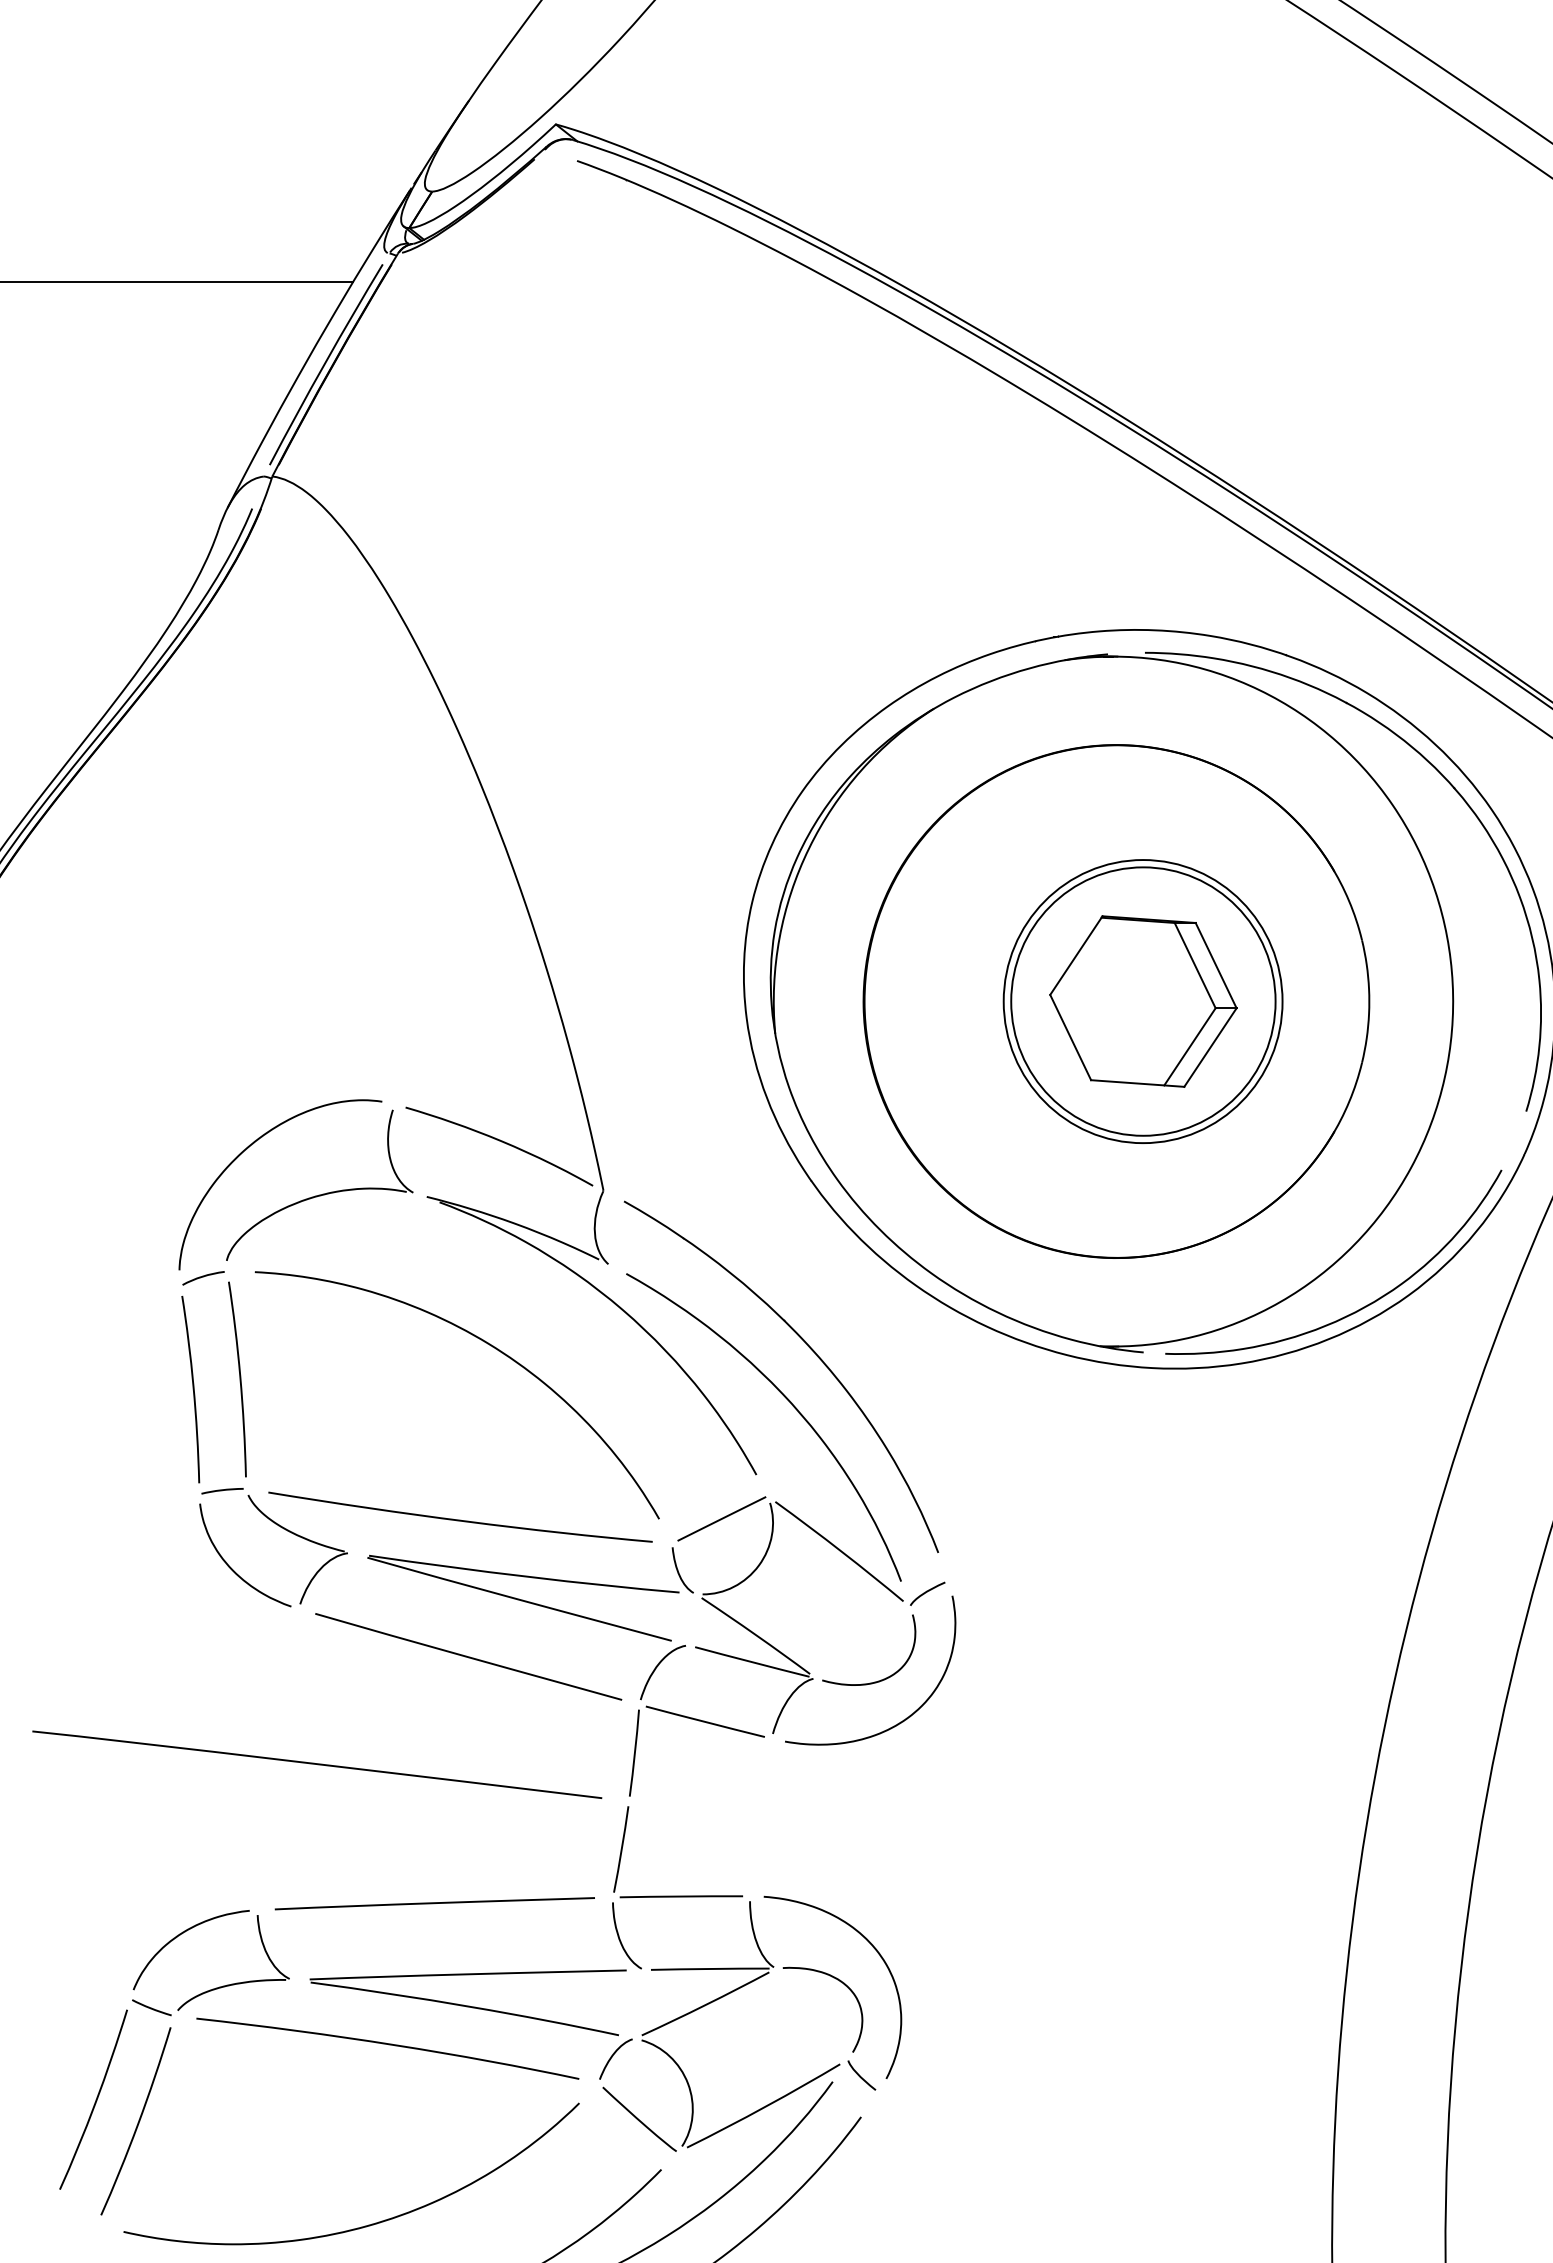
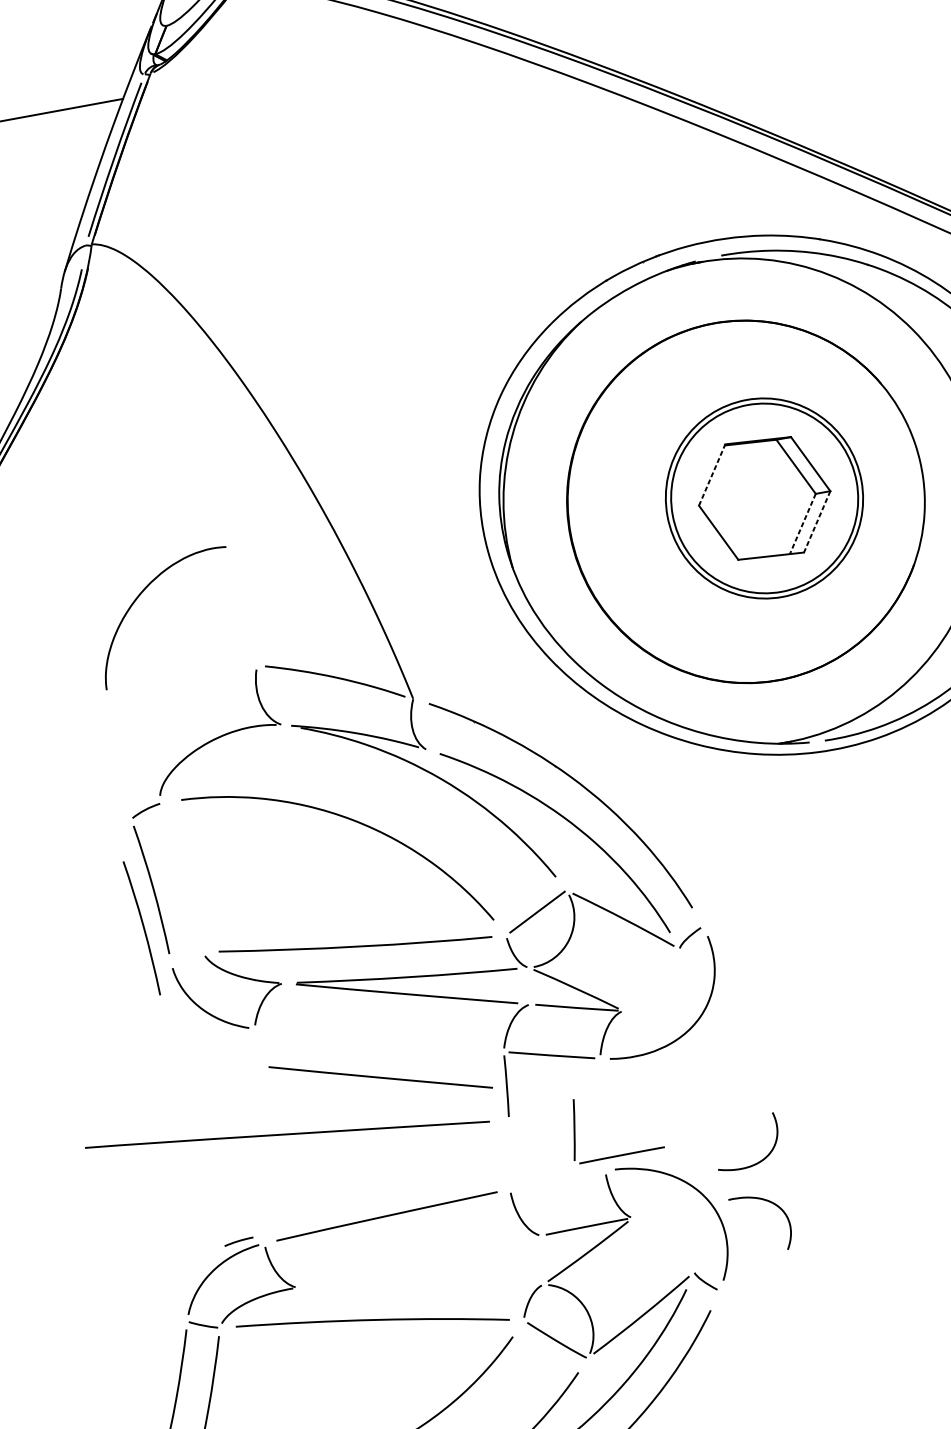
line: (1076, 955) -> (712, 474), solid -> dashed
line: (1189, 1047) -> (802, 524), solid -> dashed
line: (1210, 1047) -> (817, 521), solid -> dashed
curve: (247, 1149) -> (138, 597), moved
curve: (239, 1379) -> (143, 928), moved
curve: (222, 1491) -> (239, 1241), moved
line: (468, 1656) -> (380, 1077), moved
curve: (883, 1678) -> (760, 1160), moved
part: (677, 1895) -> (619, 1154), moved
curve: (840, 1982) -> (770, 1202), moved
part: (467, 2002) -> (422, 1280), removed

